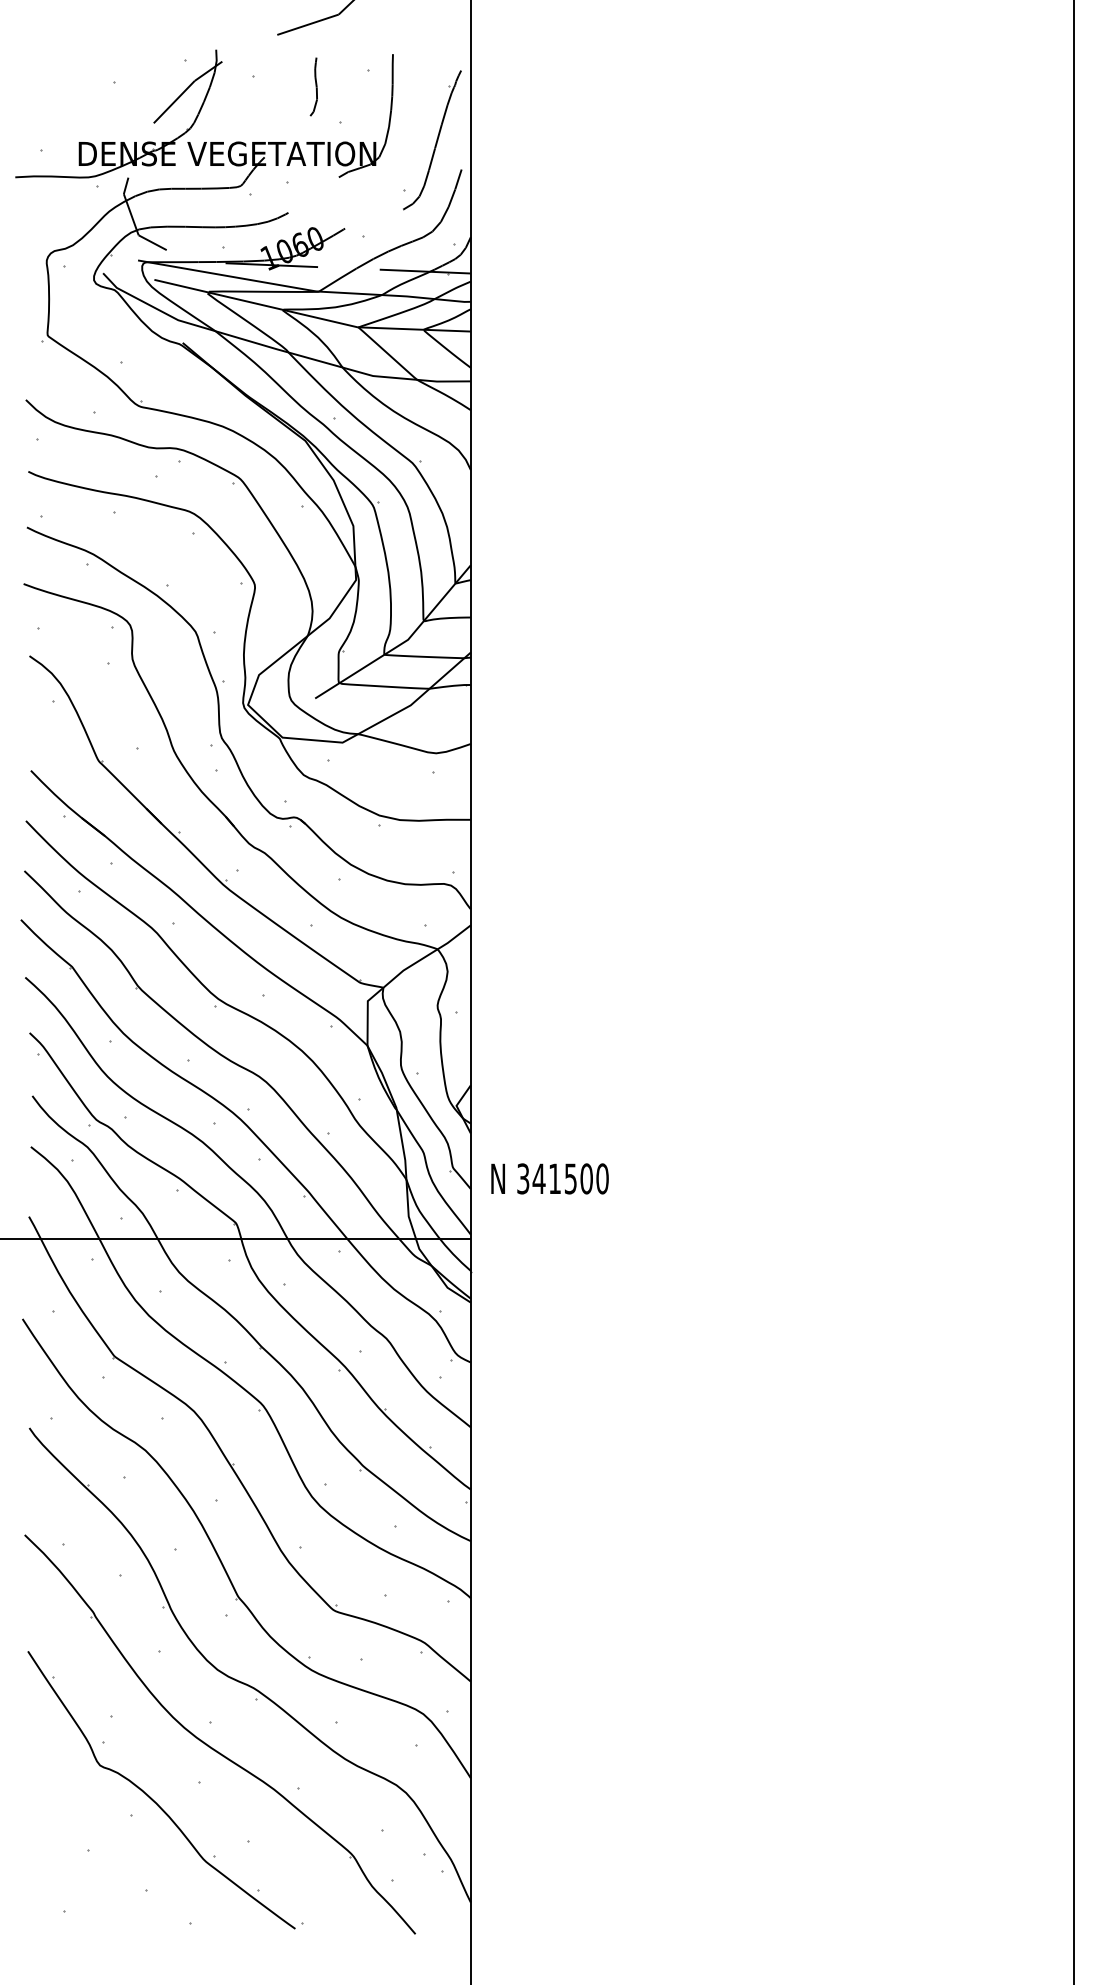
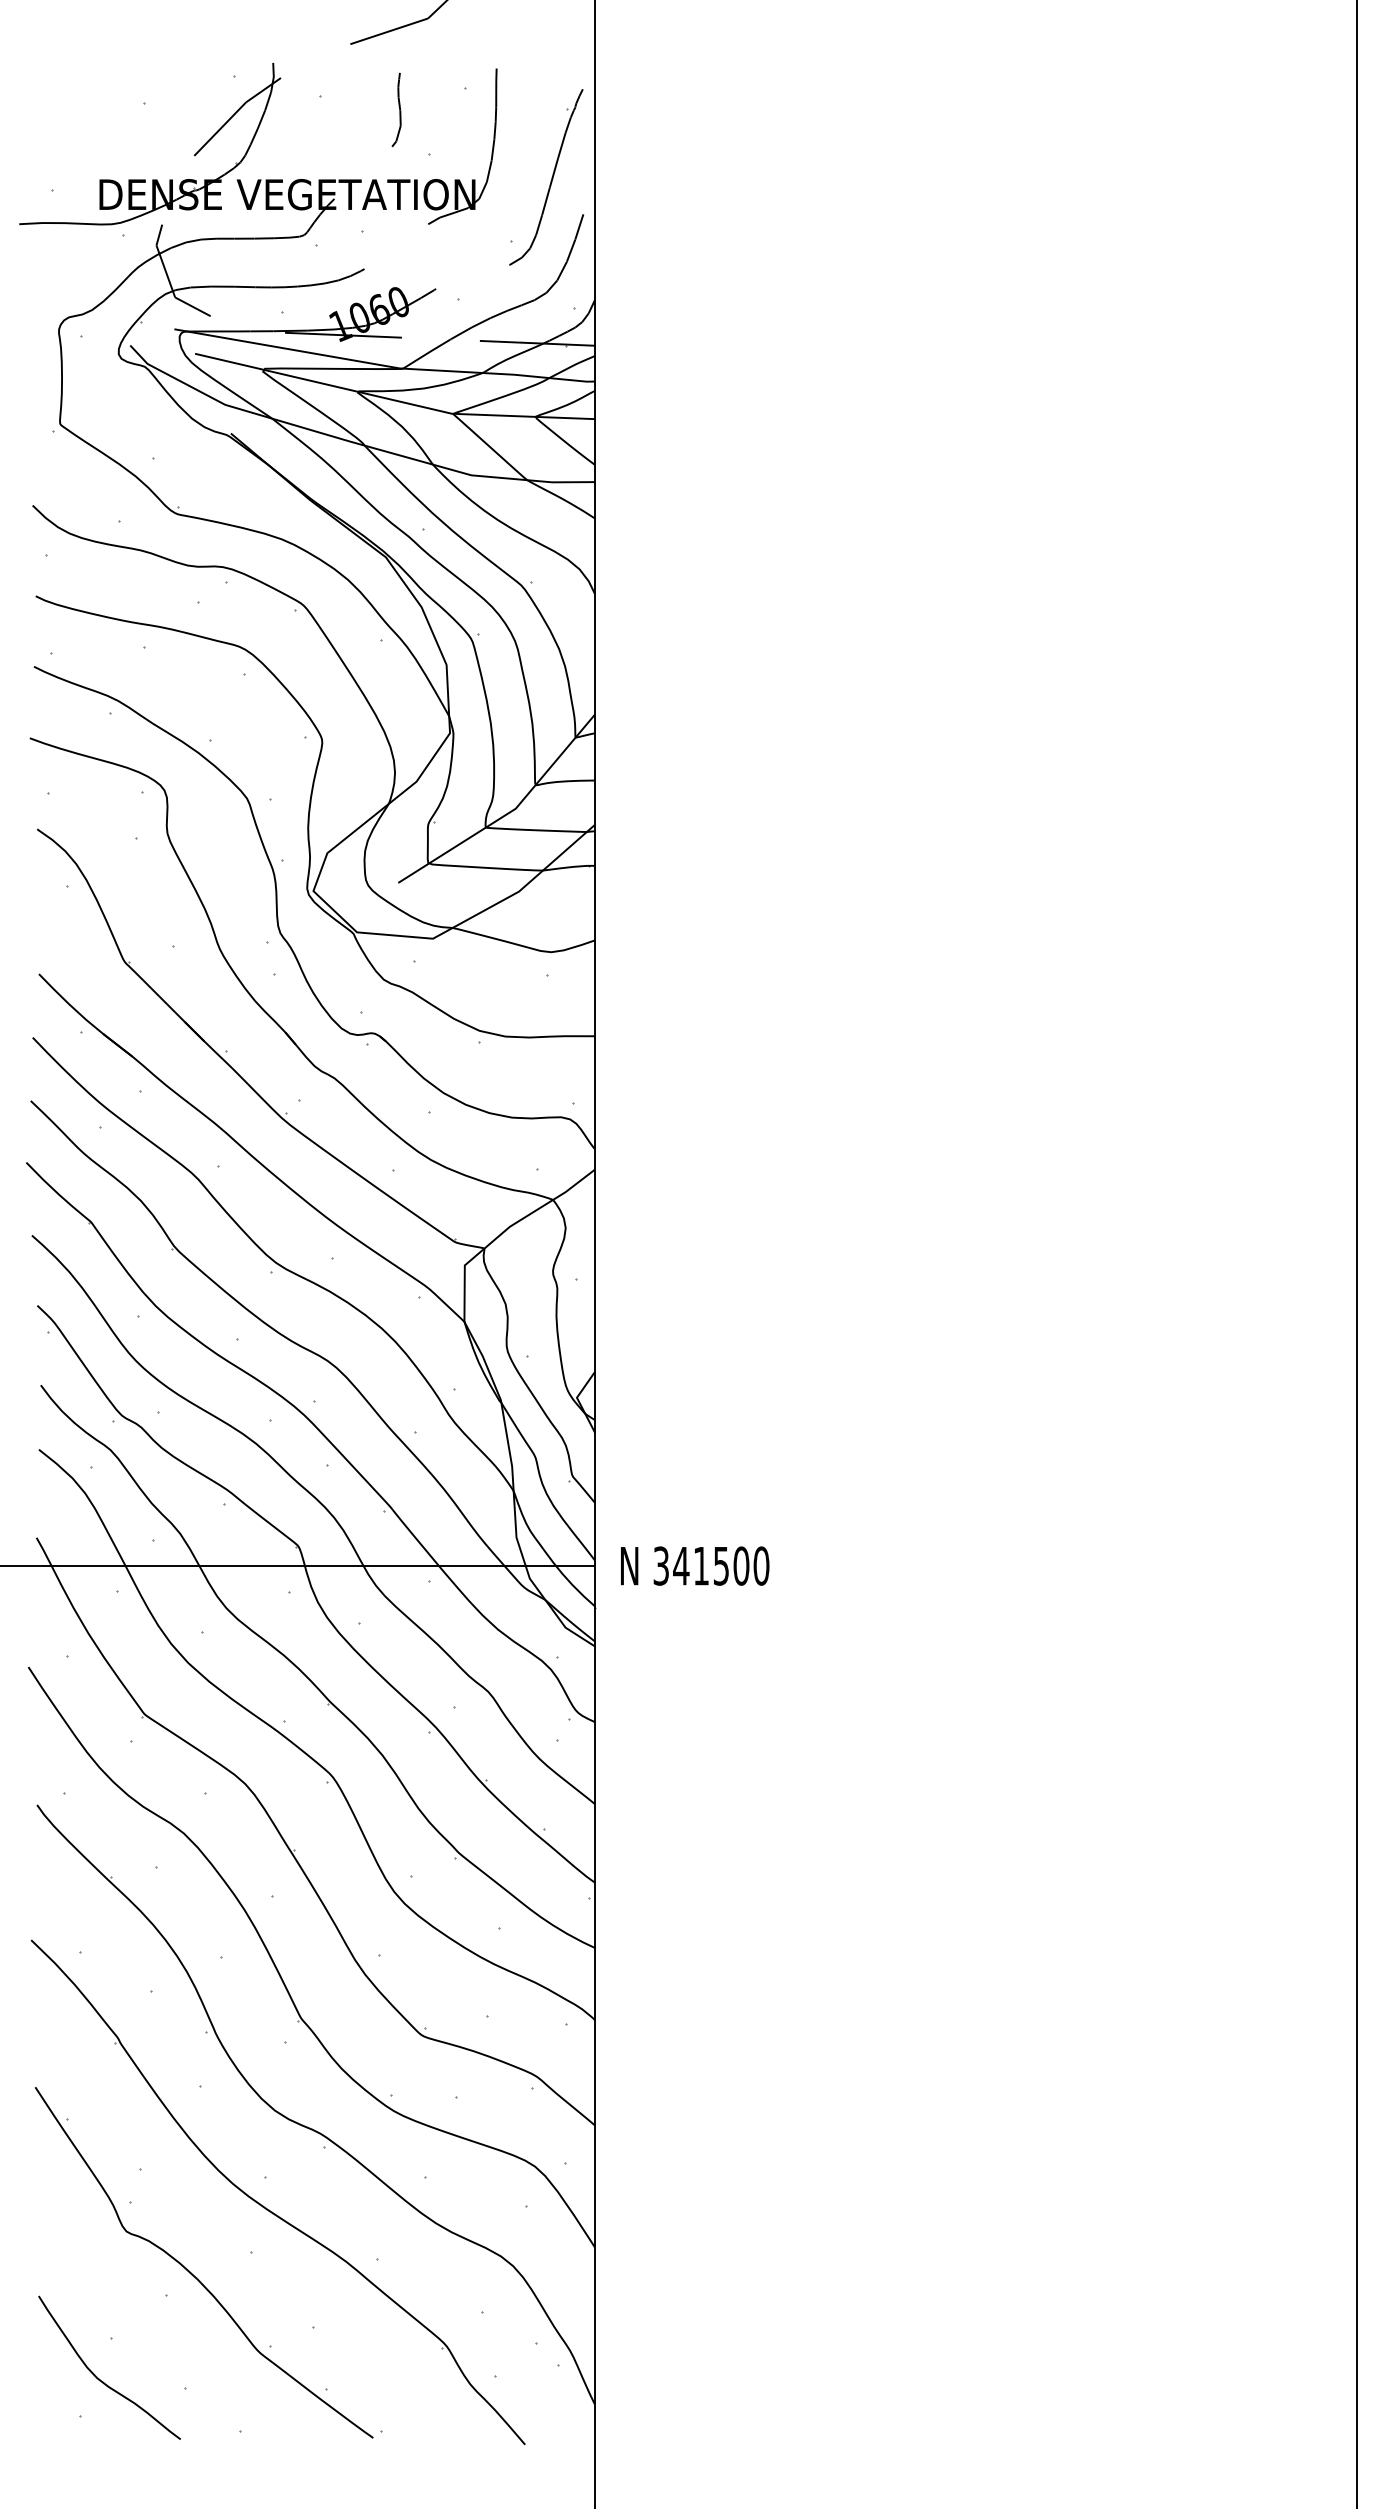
text: (550, 1178) -> (695, 1565), moved
curve: (77, 1881) -> (98, 2377), added

